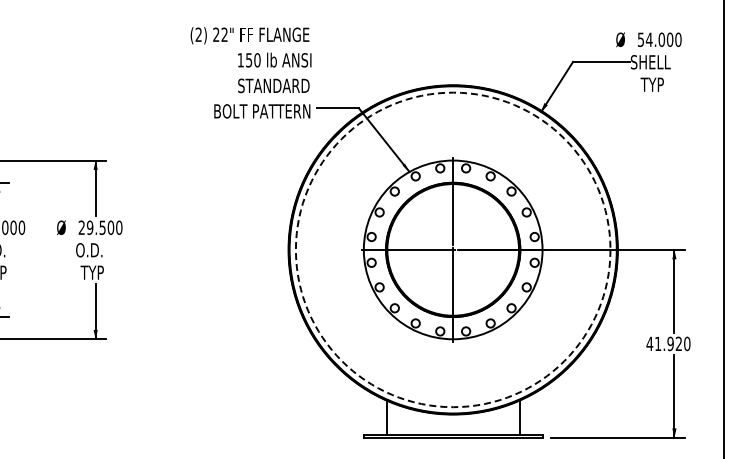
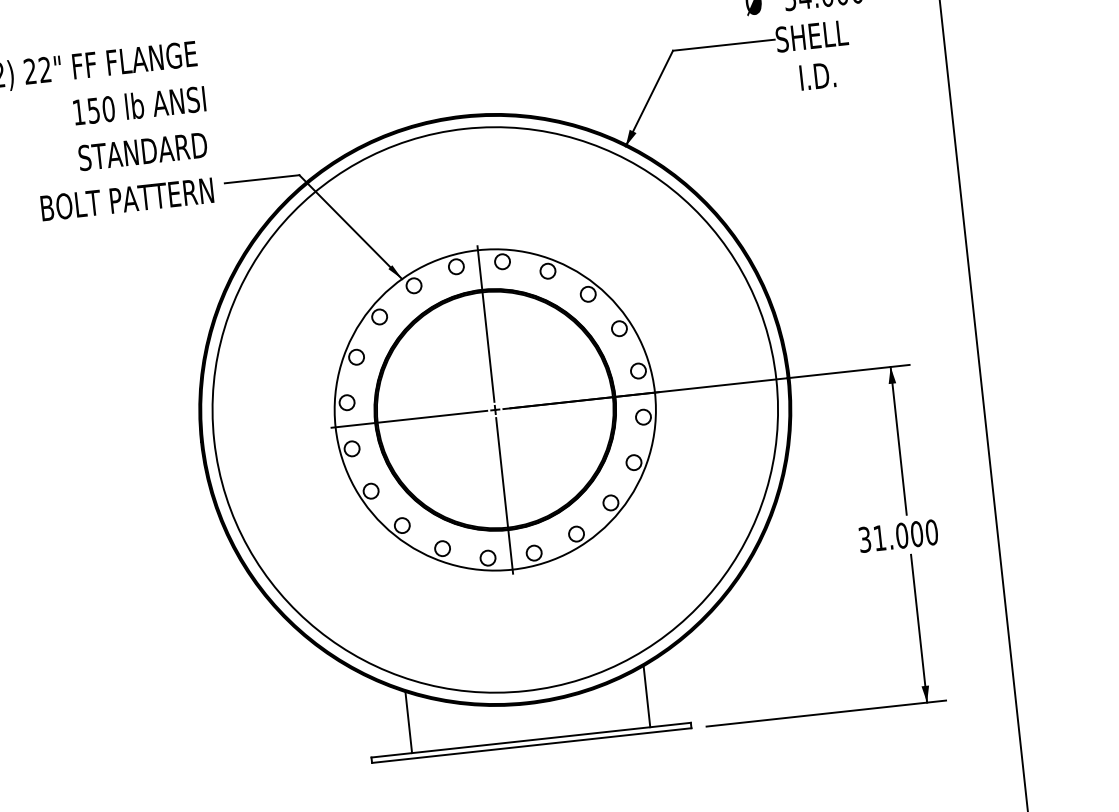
text: (651, 84) -> (817, 75), TYP -> I.D.
circle: (452, 249) -> (493, 409), dashed -> solid
text: (664, 343) -> (891, 536), 41.920 -> 31.000

